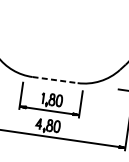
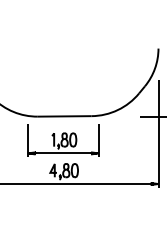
line: (54, 80) -> (64, 116), dashed -> solid

